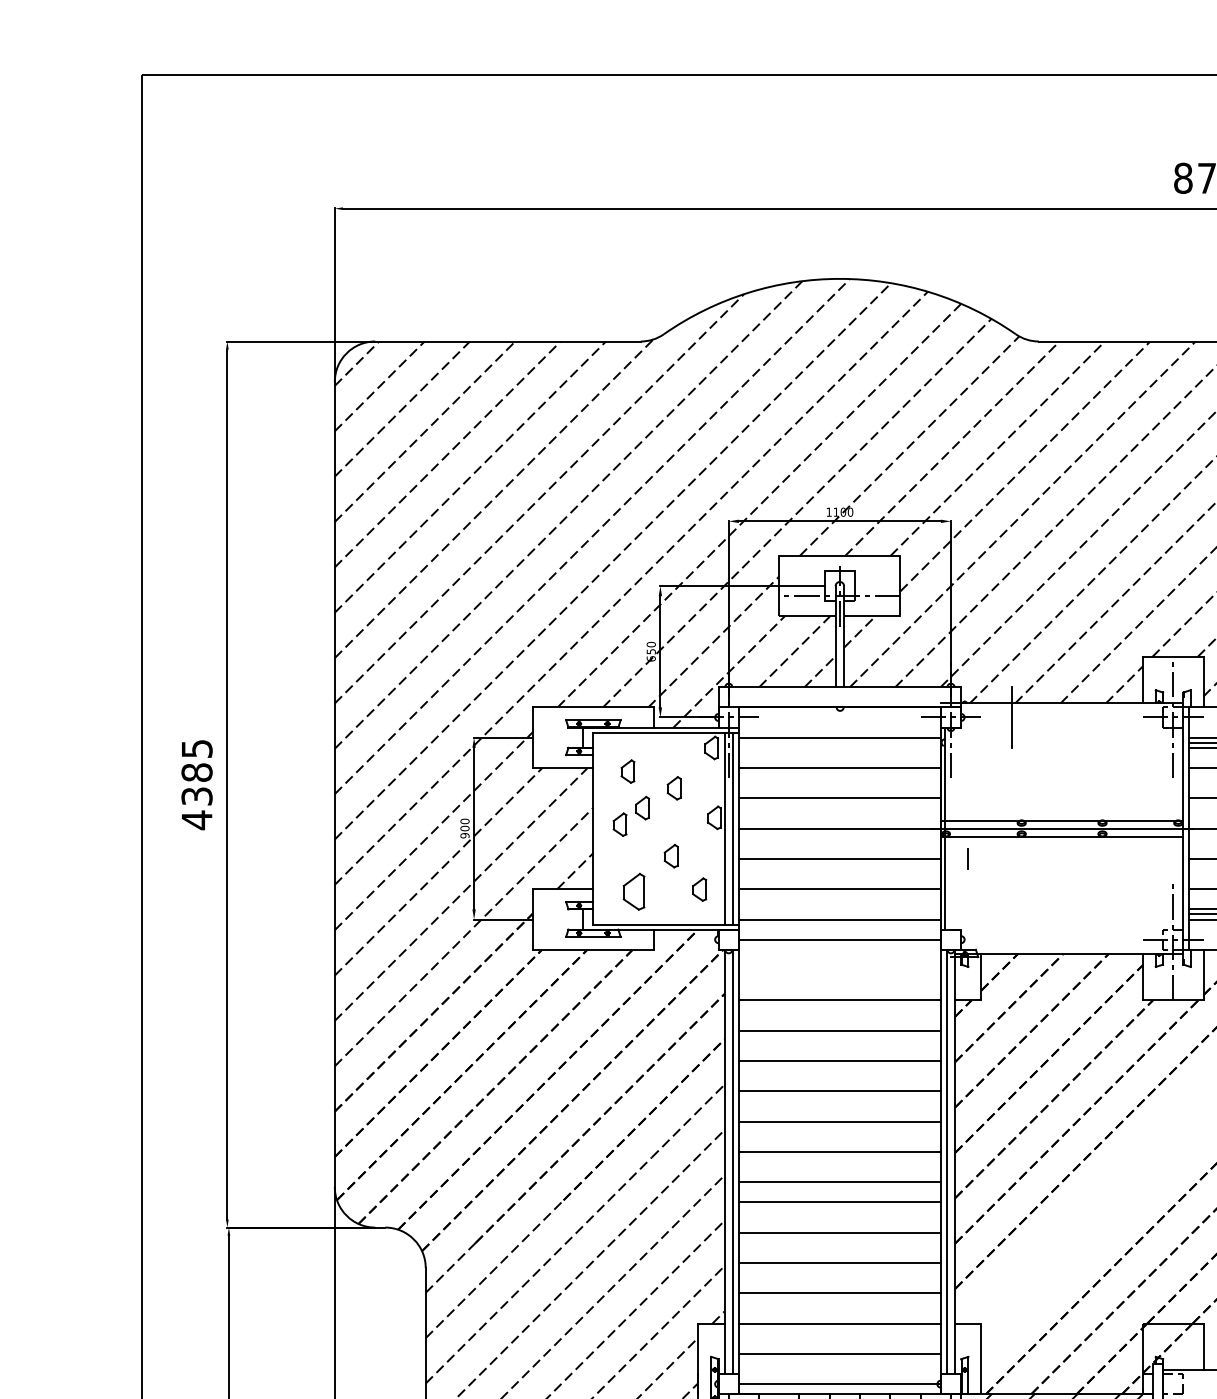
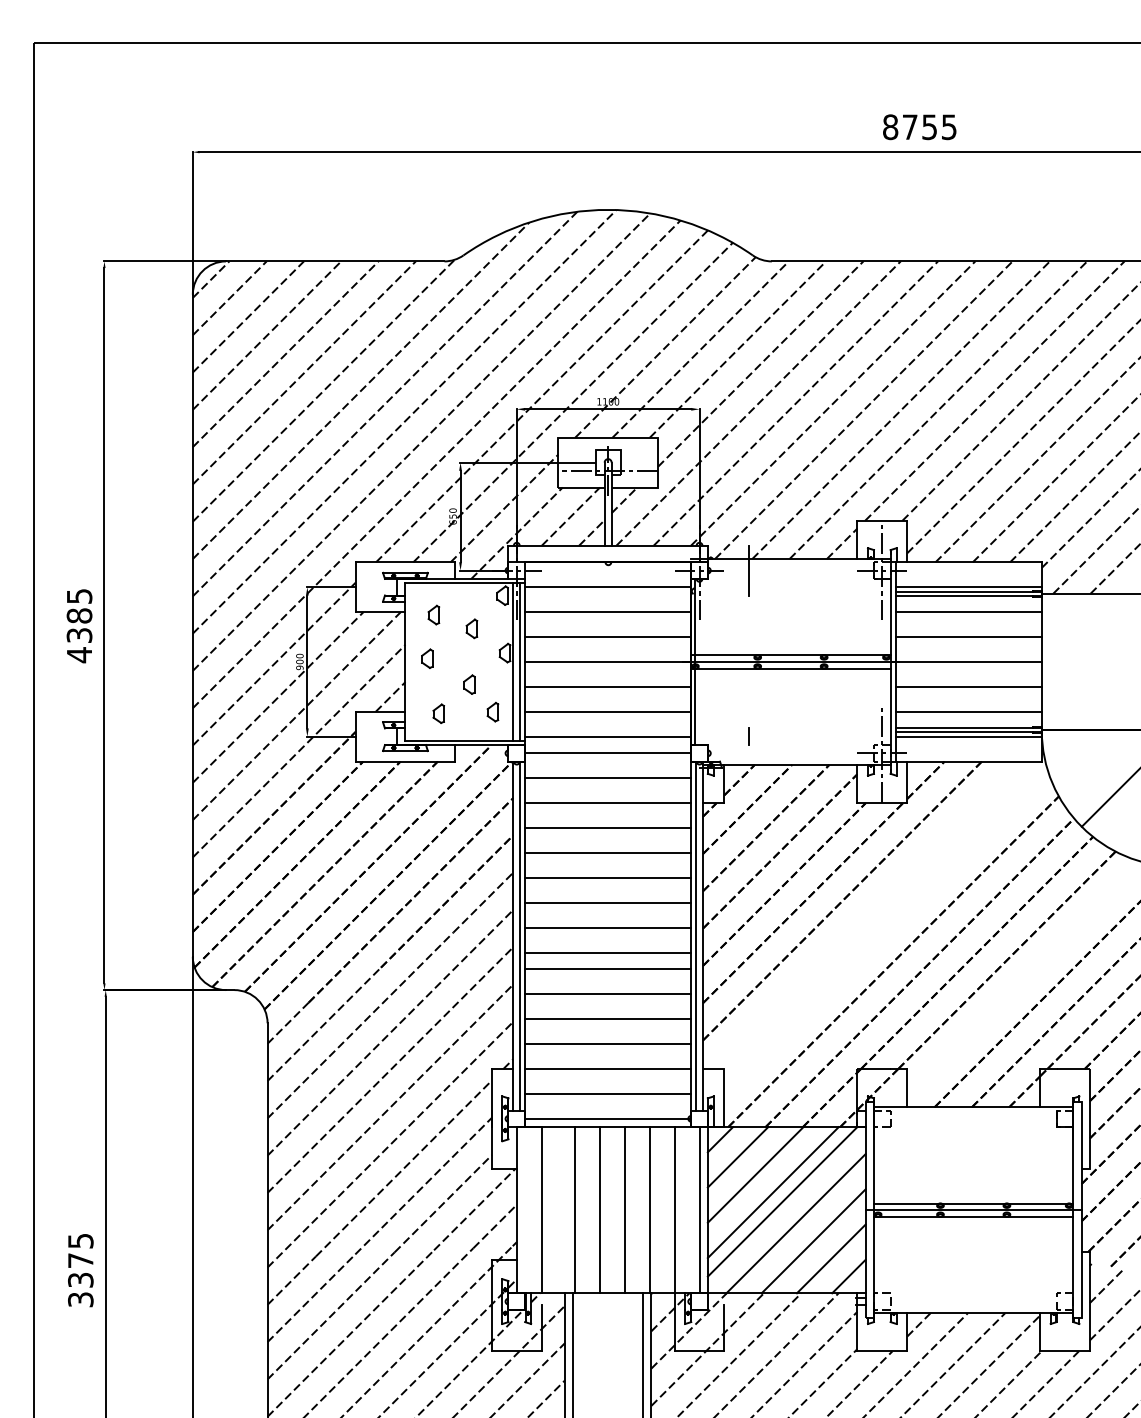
part: (642, 807) -> (445, 644), removed
line: (966, 858) -> (748, 736), moved
part: (633, 891) -> (438, 713), size x0.62
line: (840, 970) -> (608, 778), added

